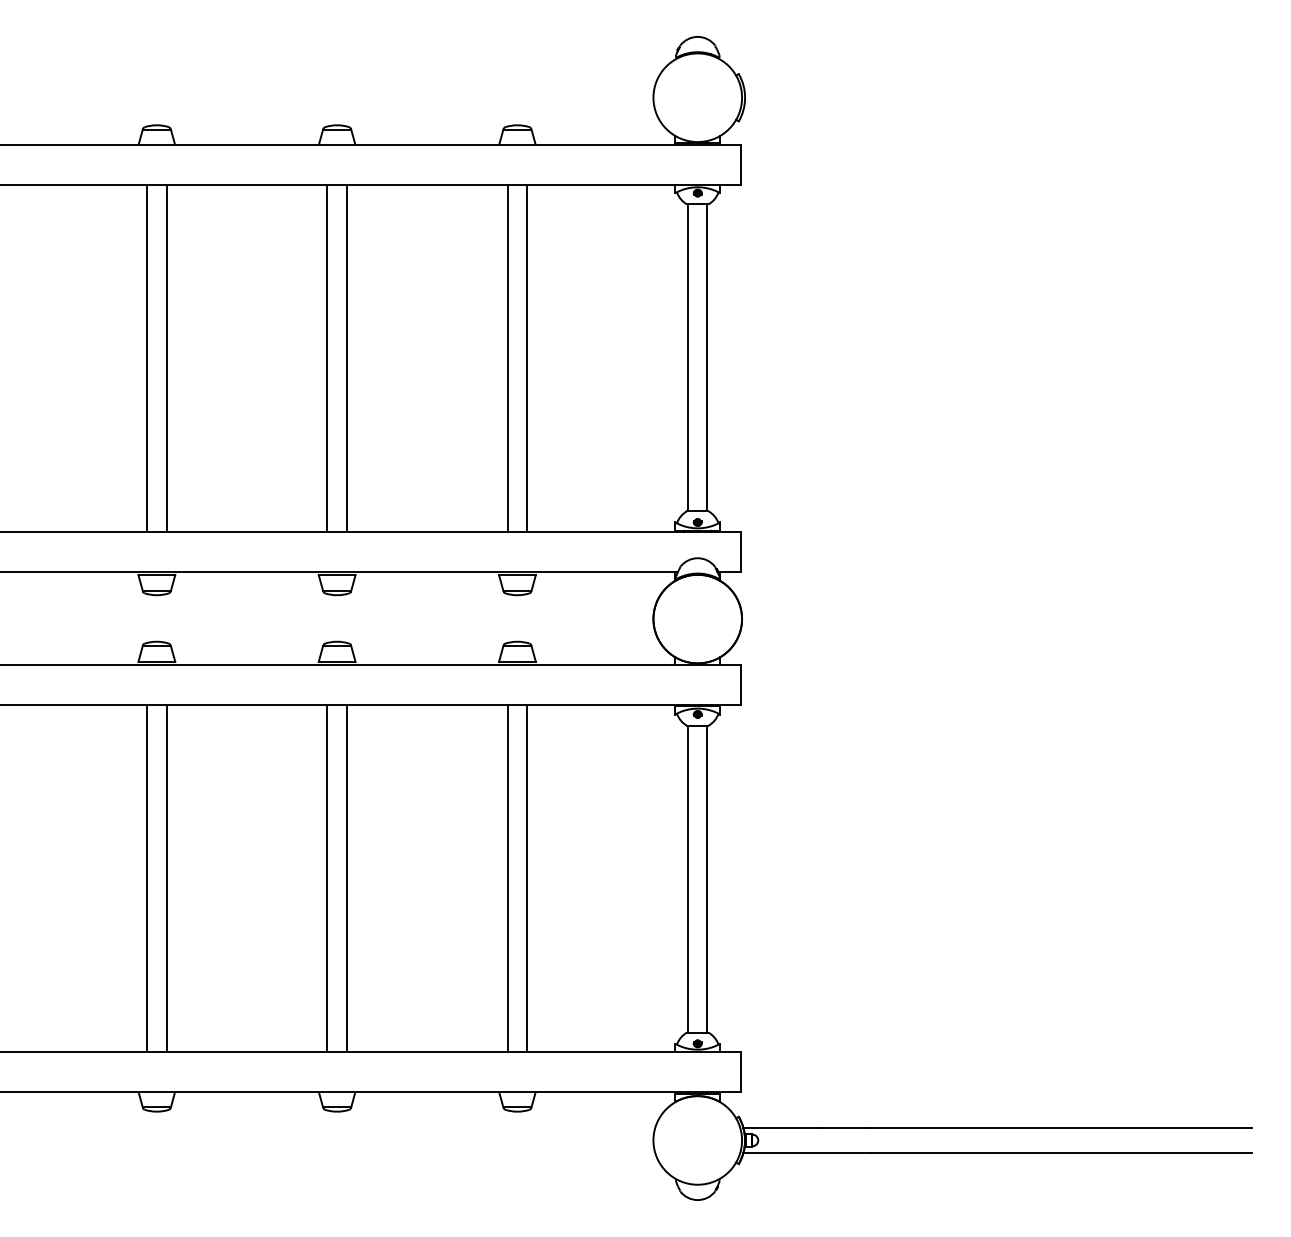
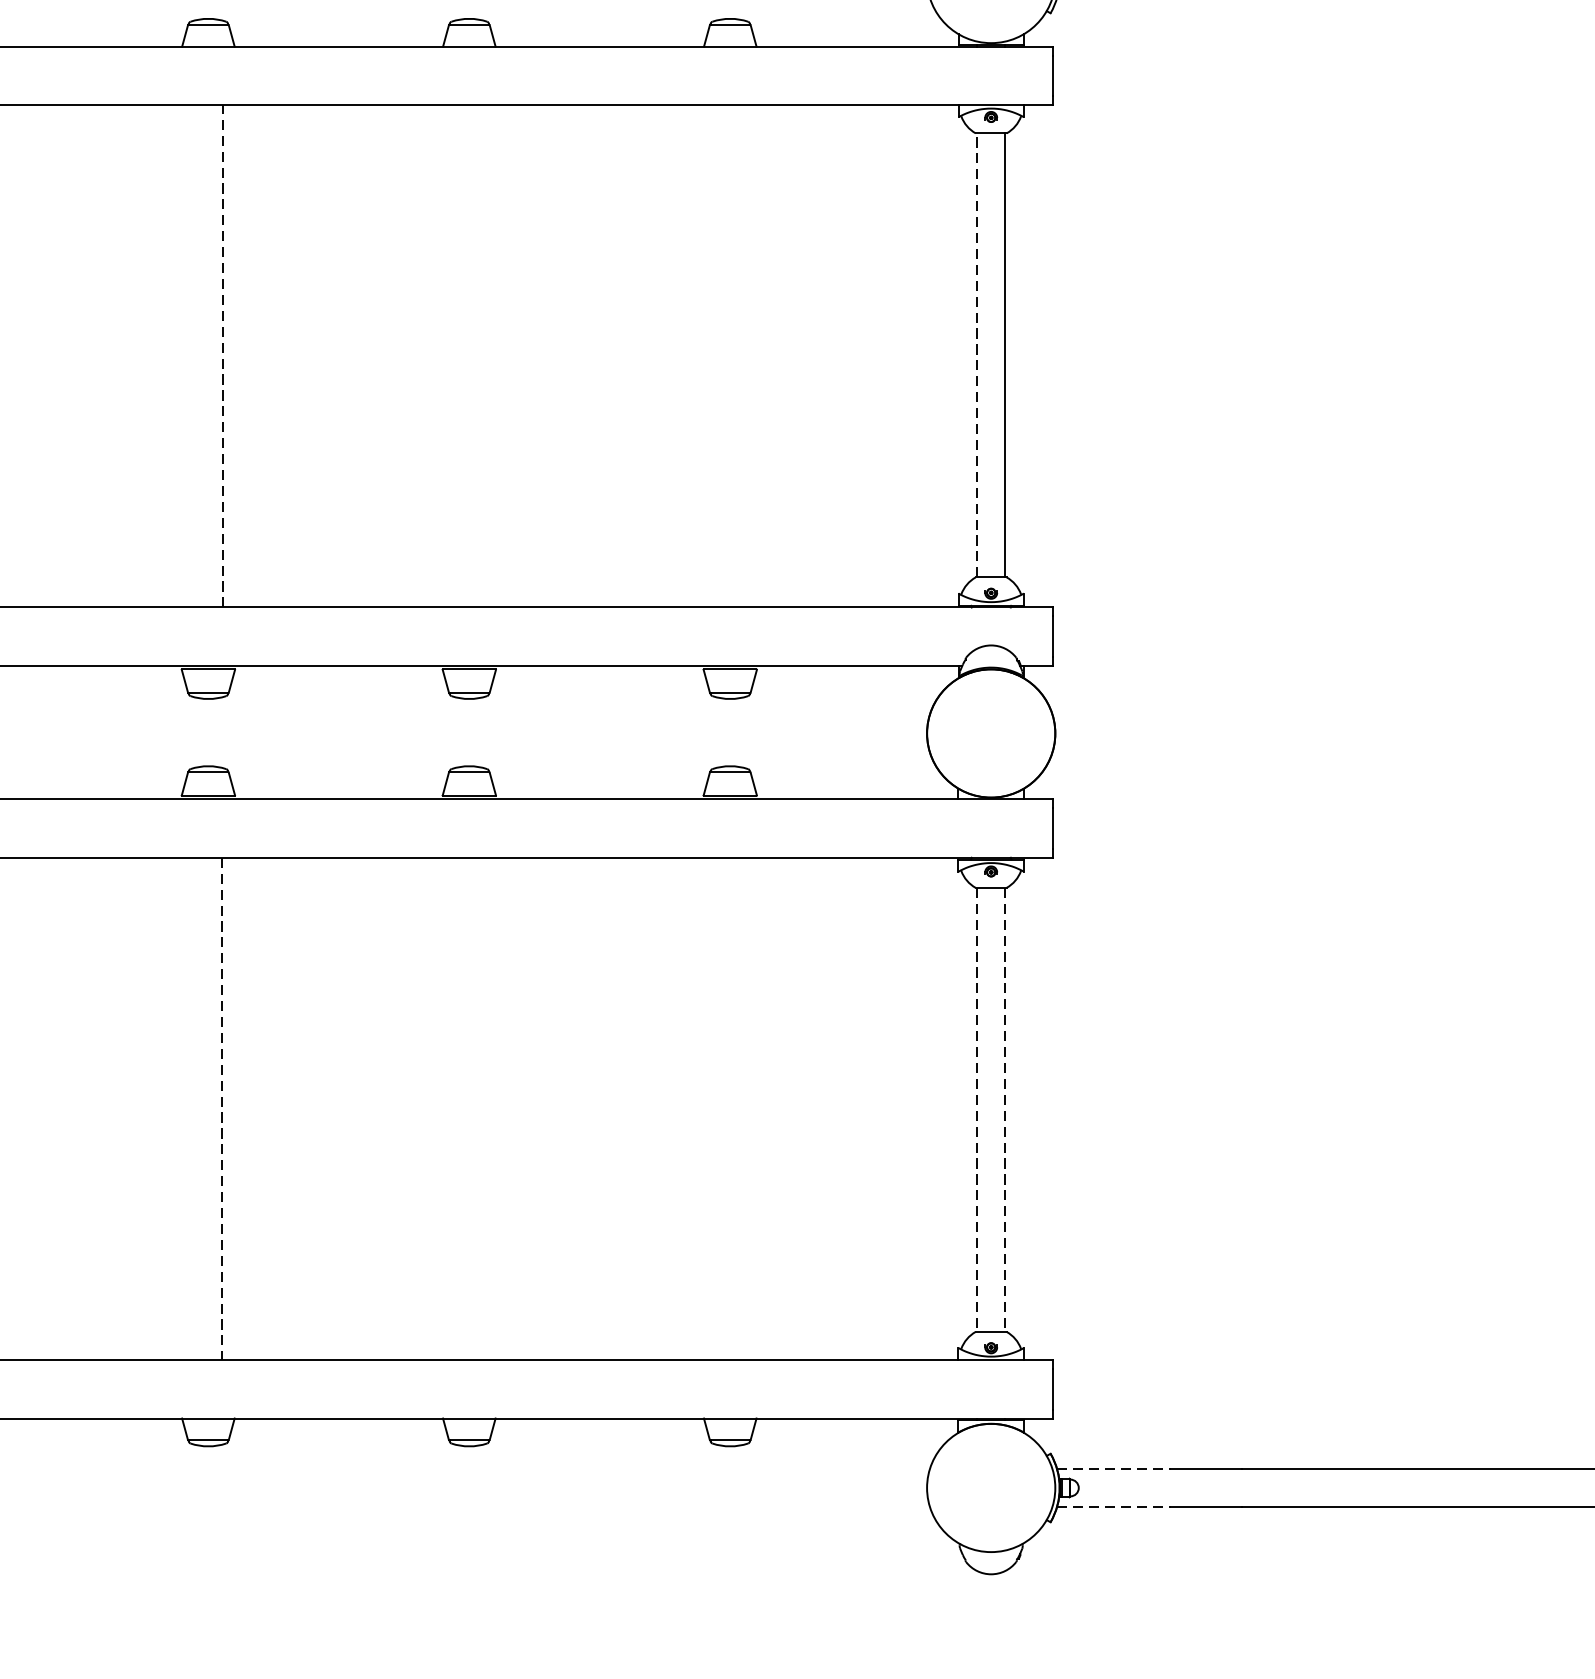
line: (688, 357) -> (977, 354), solid -> dashed
line: (147, 358) -> (194, 356), removed
line: (166, 358) -> (222, 356), solid -> dashed
line: (327, 358) -> (455, 356), removed
line: (346, 358) -> (482, 356), removed
line: (507, 358) -> (715, 356), removed
line: (527, 358) -> (744, 356), removed
line: (147, 878) -> (194, 1108), removed
line: (166, 878) -> (222, 1108), solid -> dashed
line: (327, 878) -> (455, 1108), removed
line: (346, 878) -> (482, 1108), removed
line: (507, 878) -> (715, 1108), removed
line: (527, 878) -> (744, 1108), removed
line: (688, 879) -> (977, 1110), solid -> dashed
line: (707, 879) -> (1005, 1110), solid -> dashed
line: (783, 1127) -> (1115, 1469), solid -> dashed
line: (783, 1153) -> (1115, 1506), solid -> dashed

